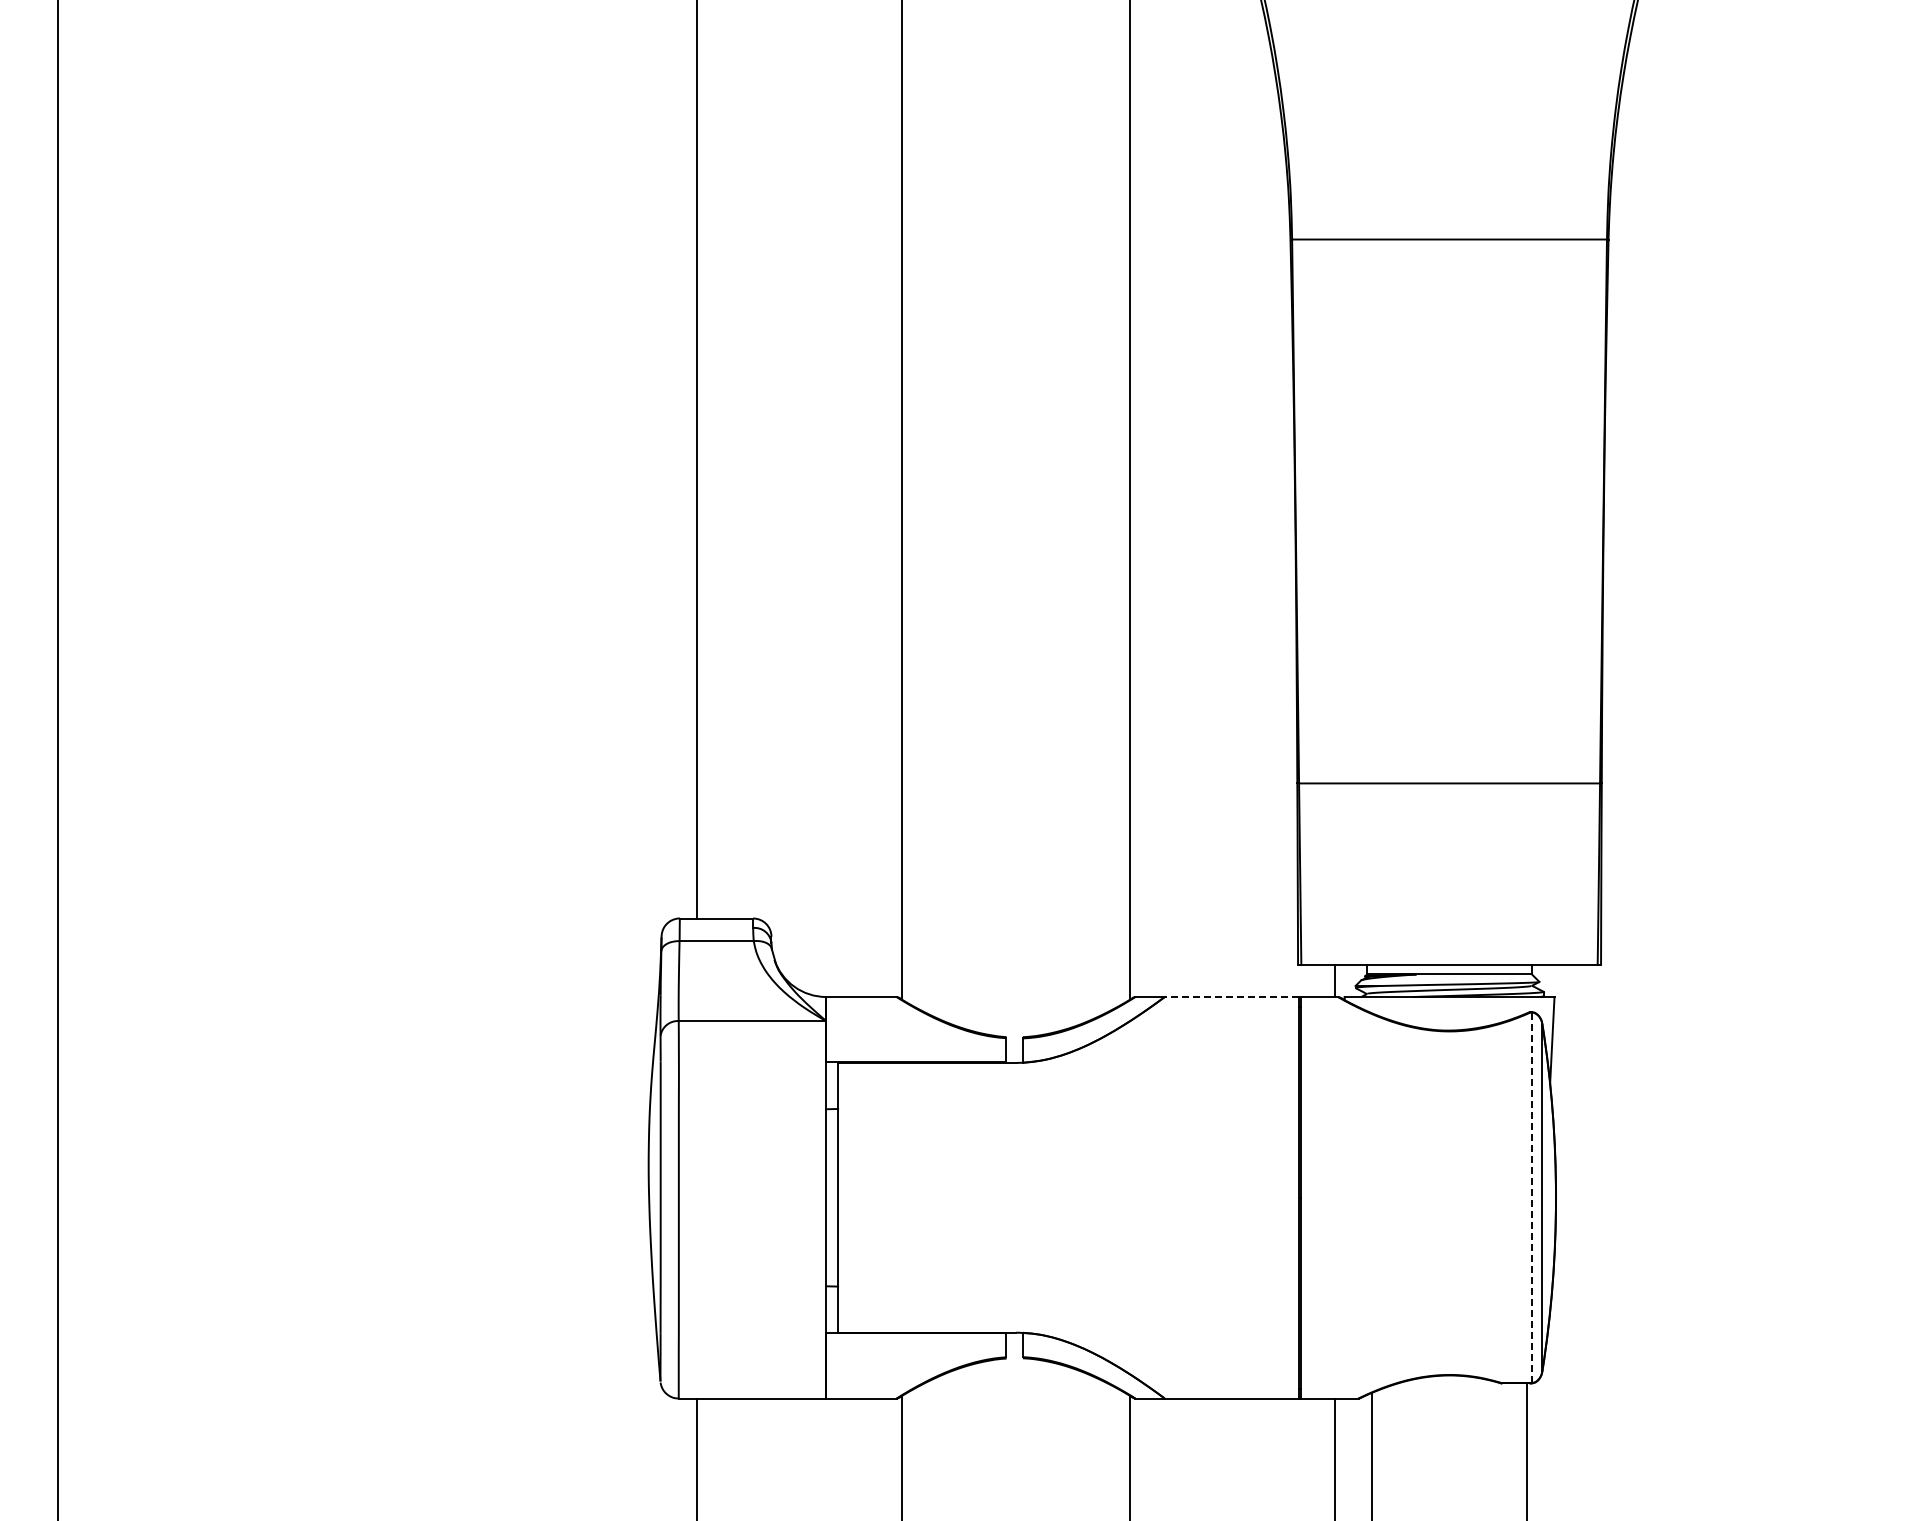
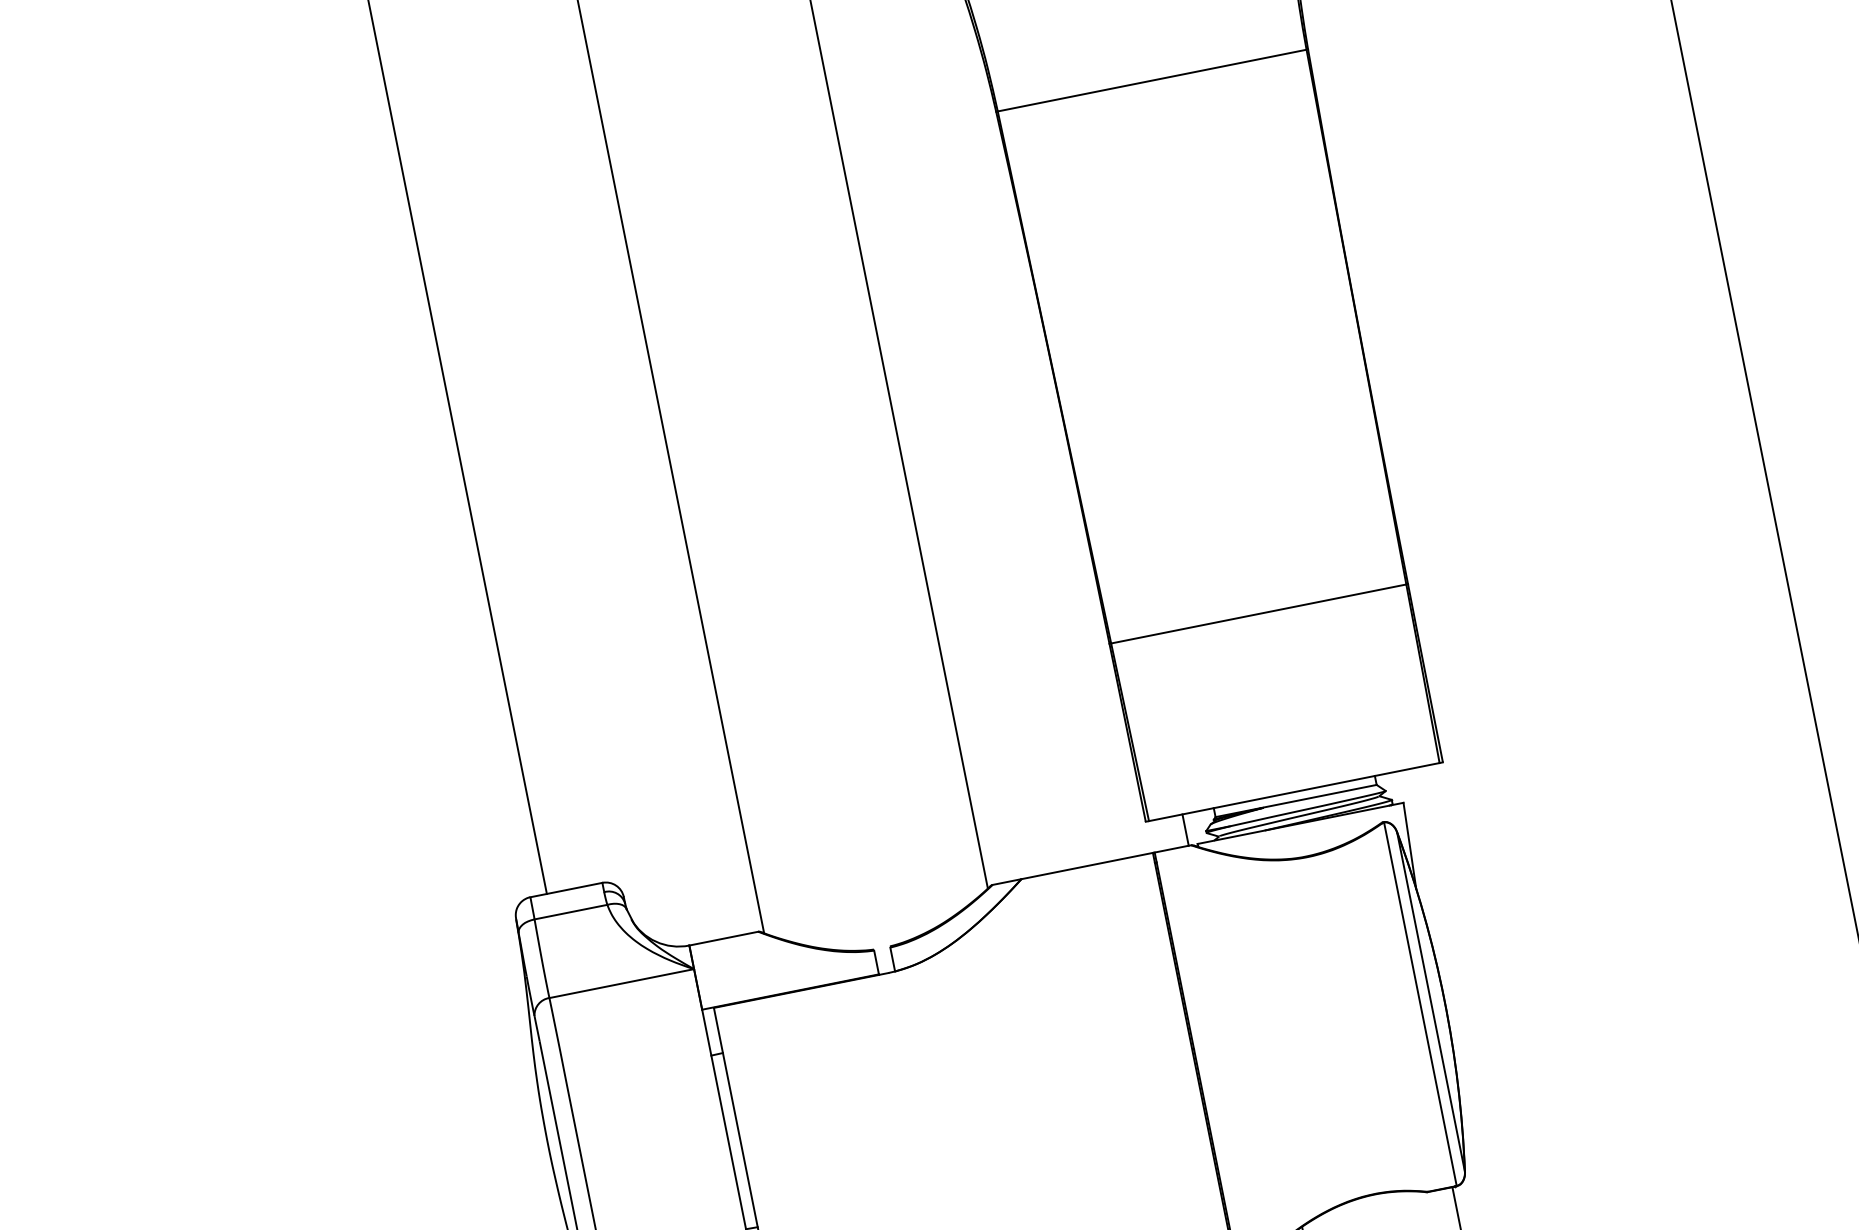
line: (1231, 996) -> (1086, 865), dashed -> solid
line: (1531, 1197) -> (1420, 1003), dashed -> solid

